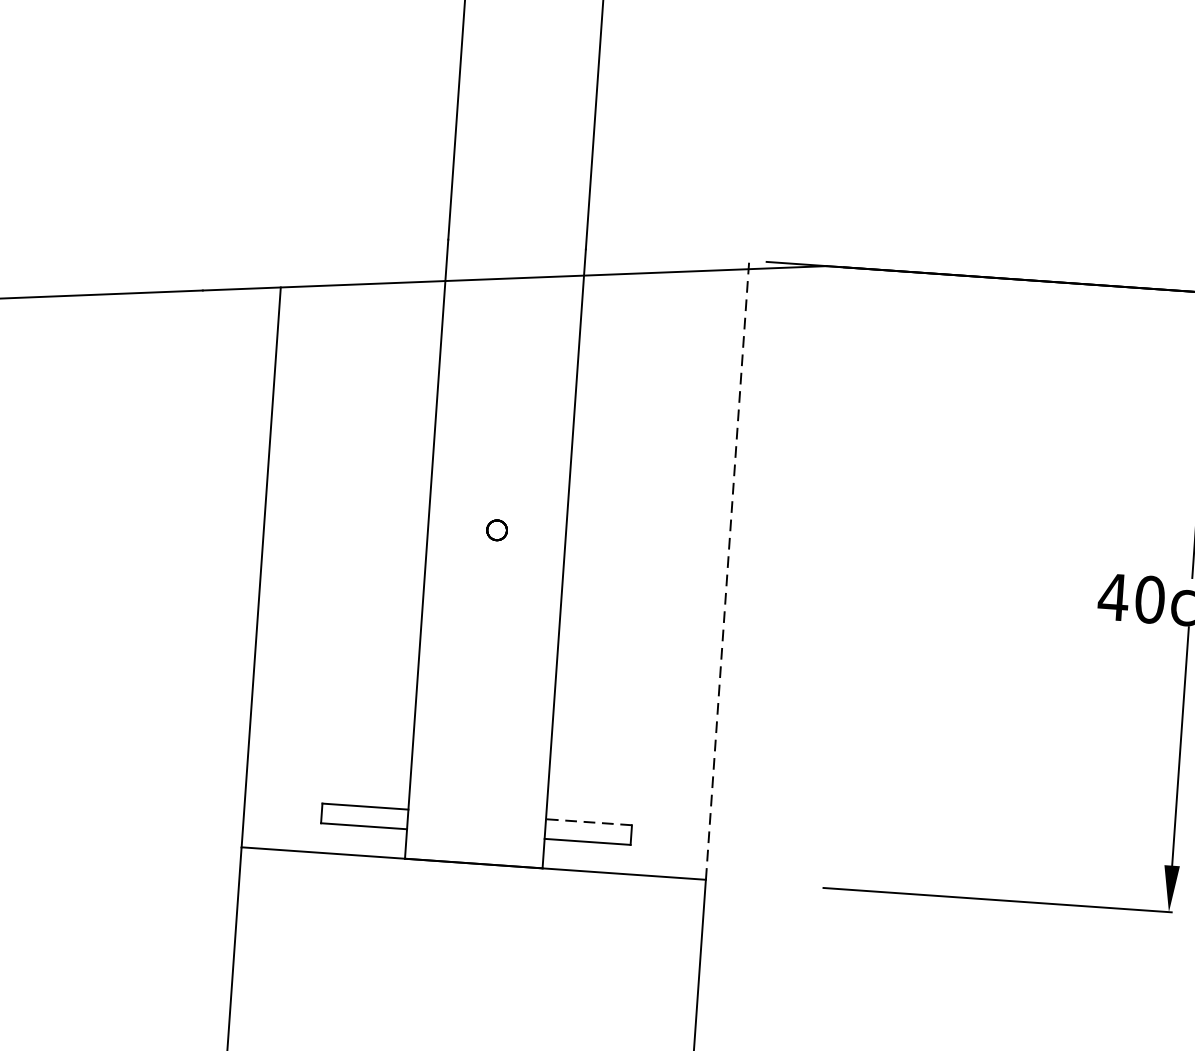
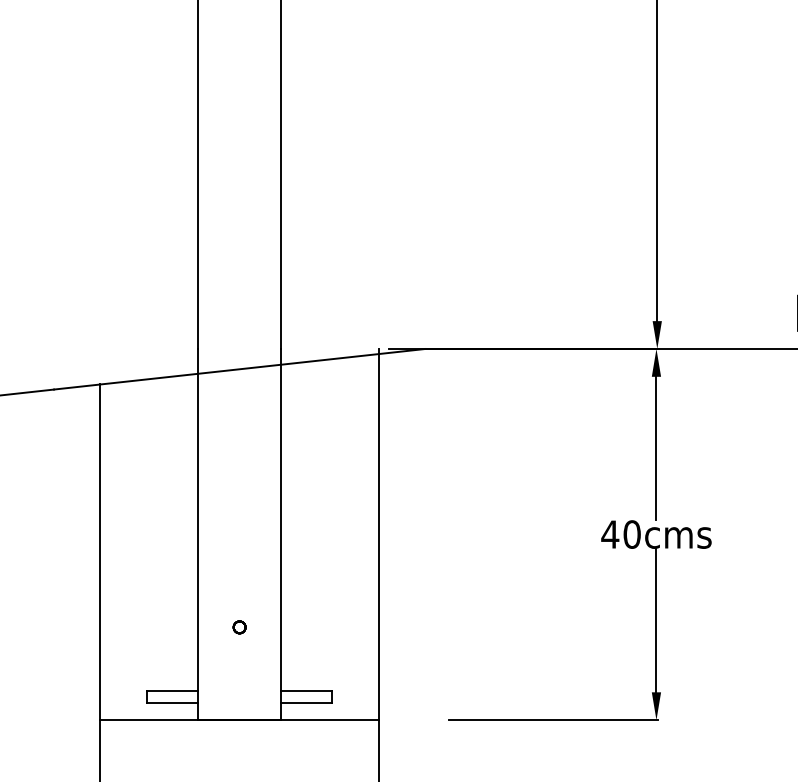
part: (496, 530) -> (239, 627), moved
line: (727, 570) -> (378, 534), dashed -> solid
line: (588, 821) -> (306, 690), dashed -> solid

